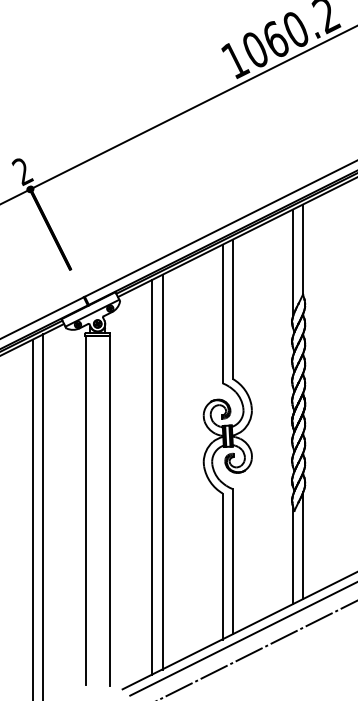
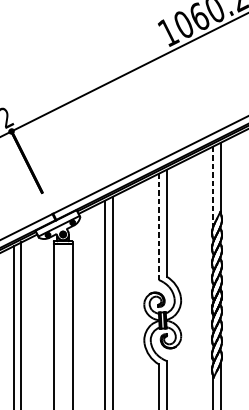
line: (293, 262) -> (213, 187), solid -> dashed
line: (222, 313) -> (158, 226), solid -> dashed

